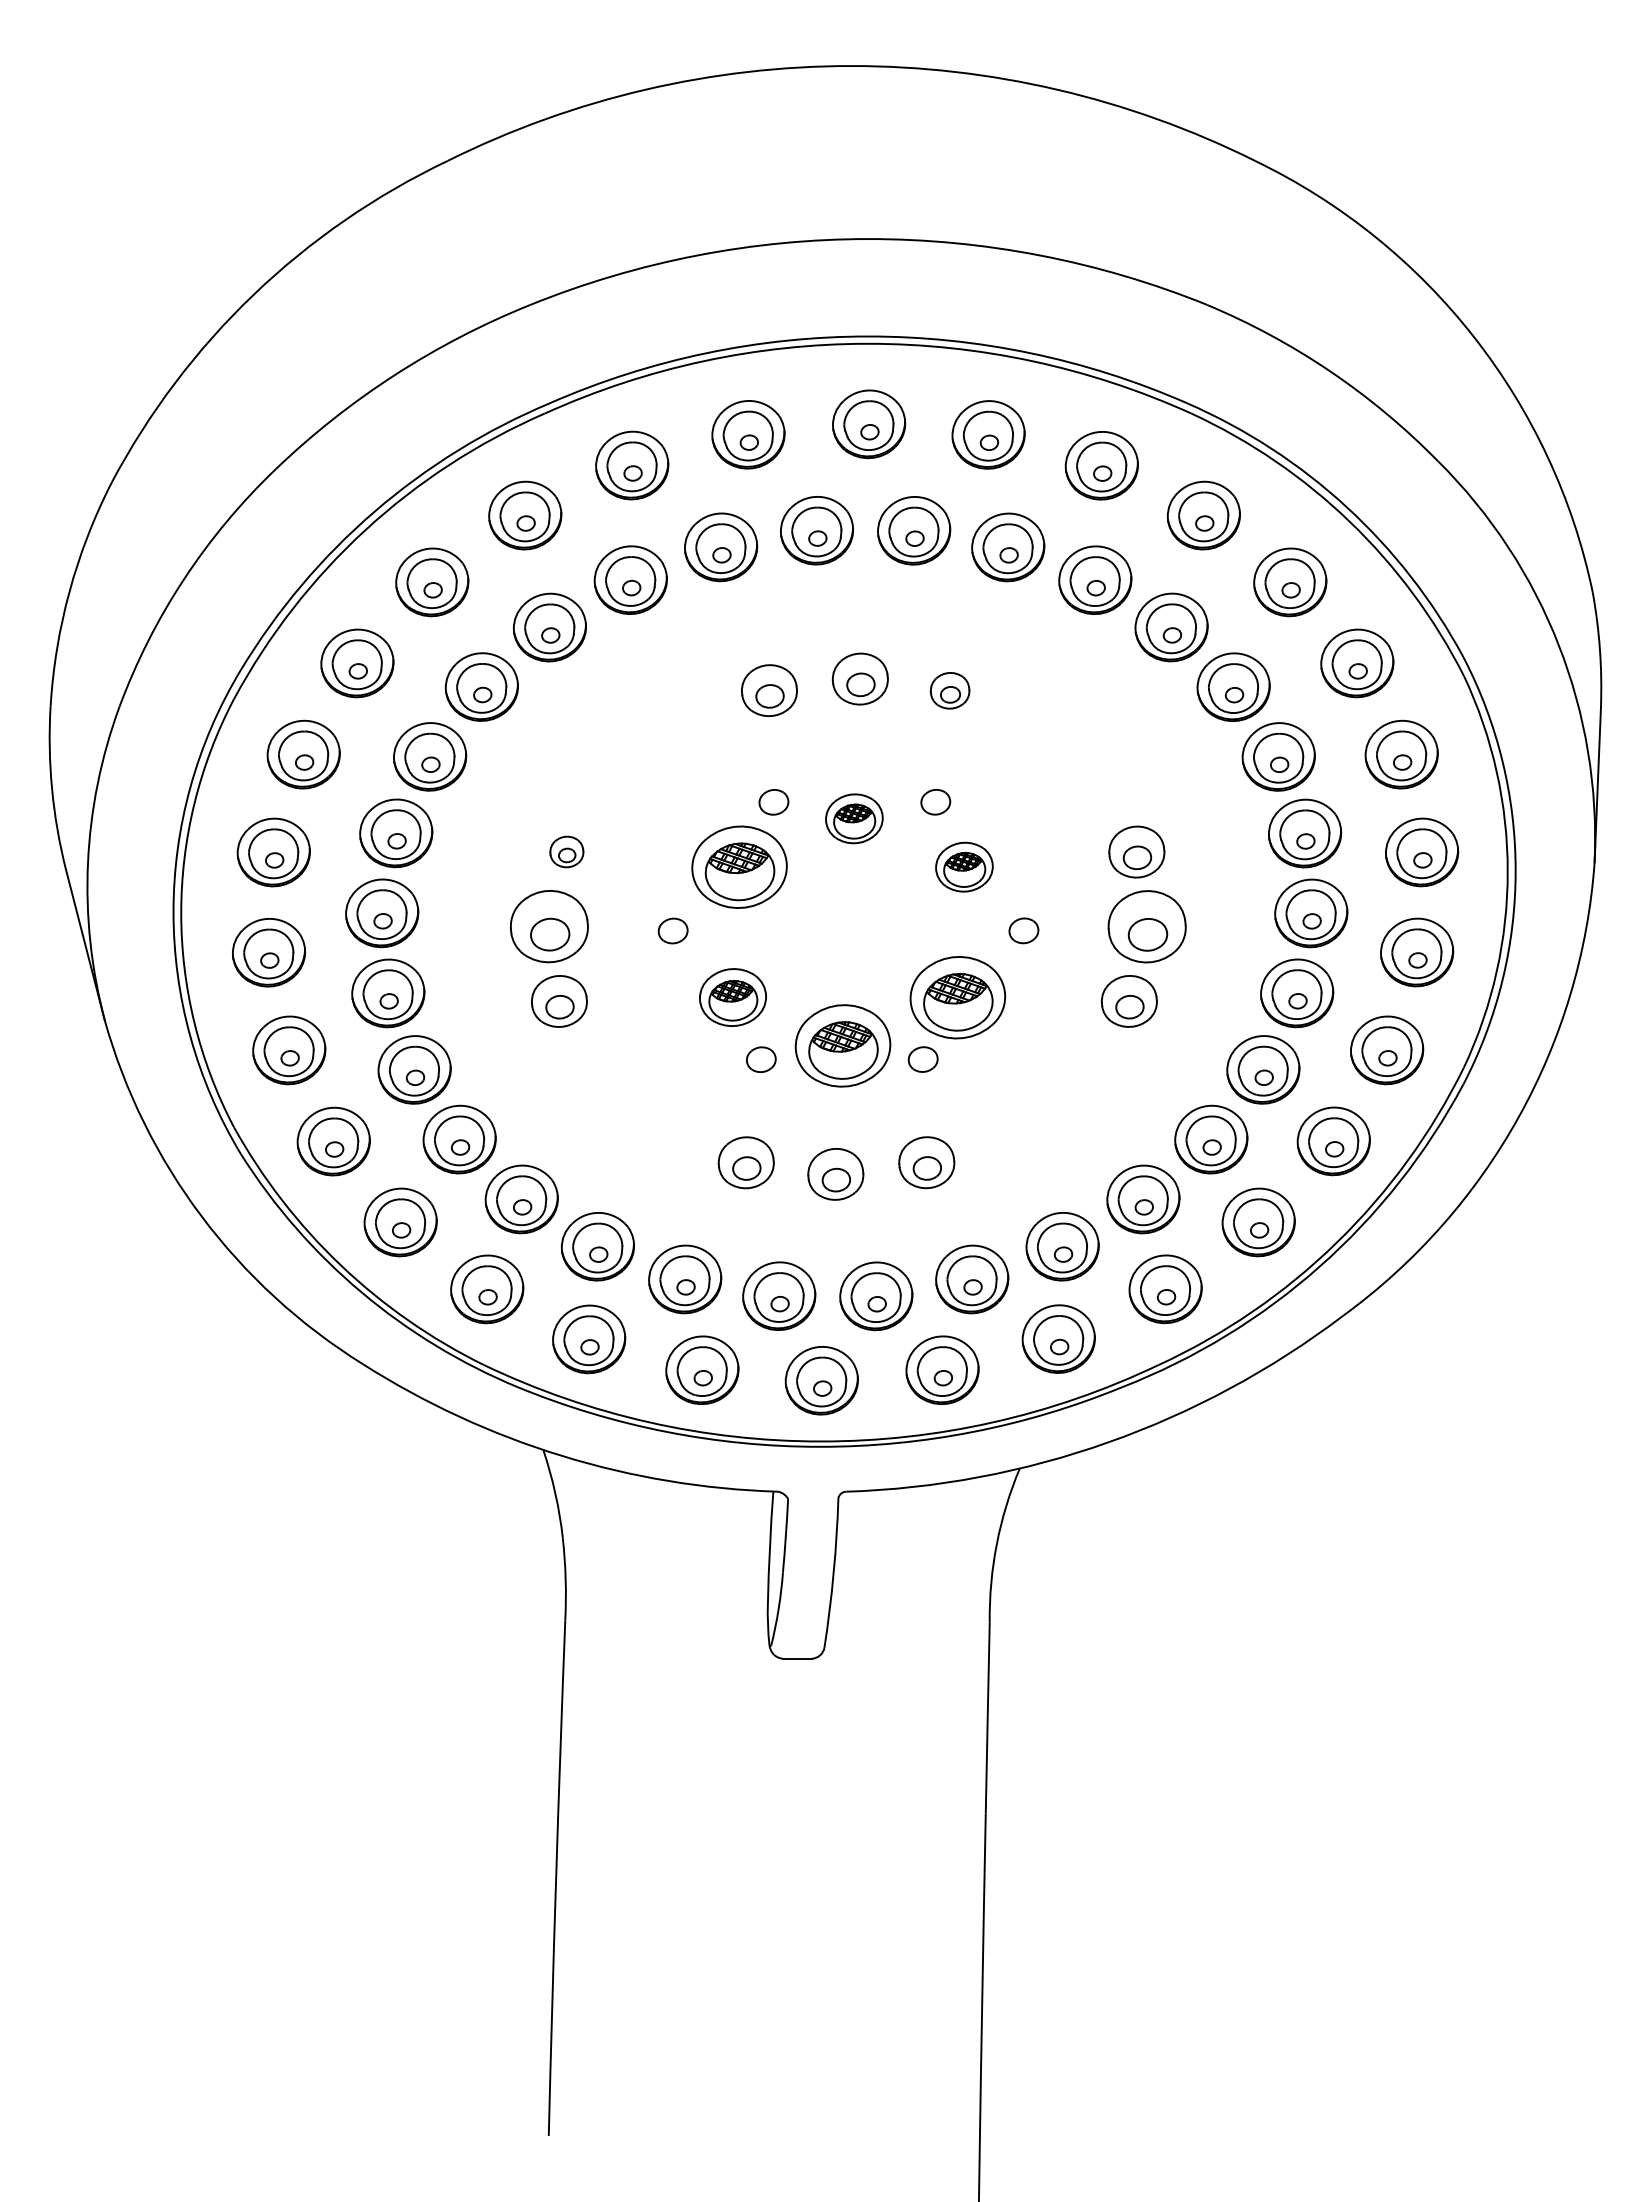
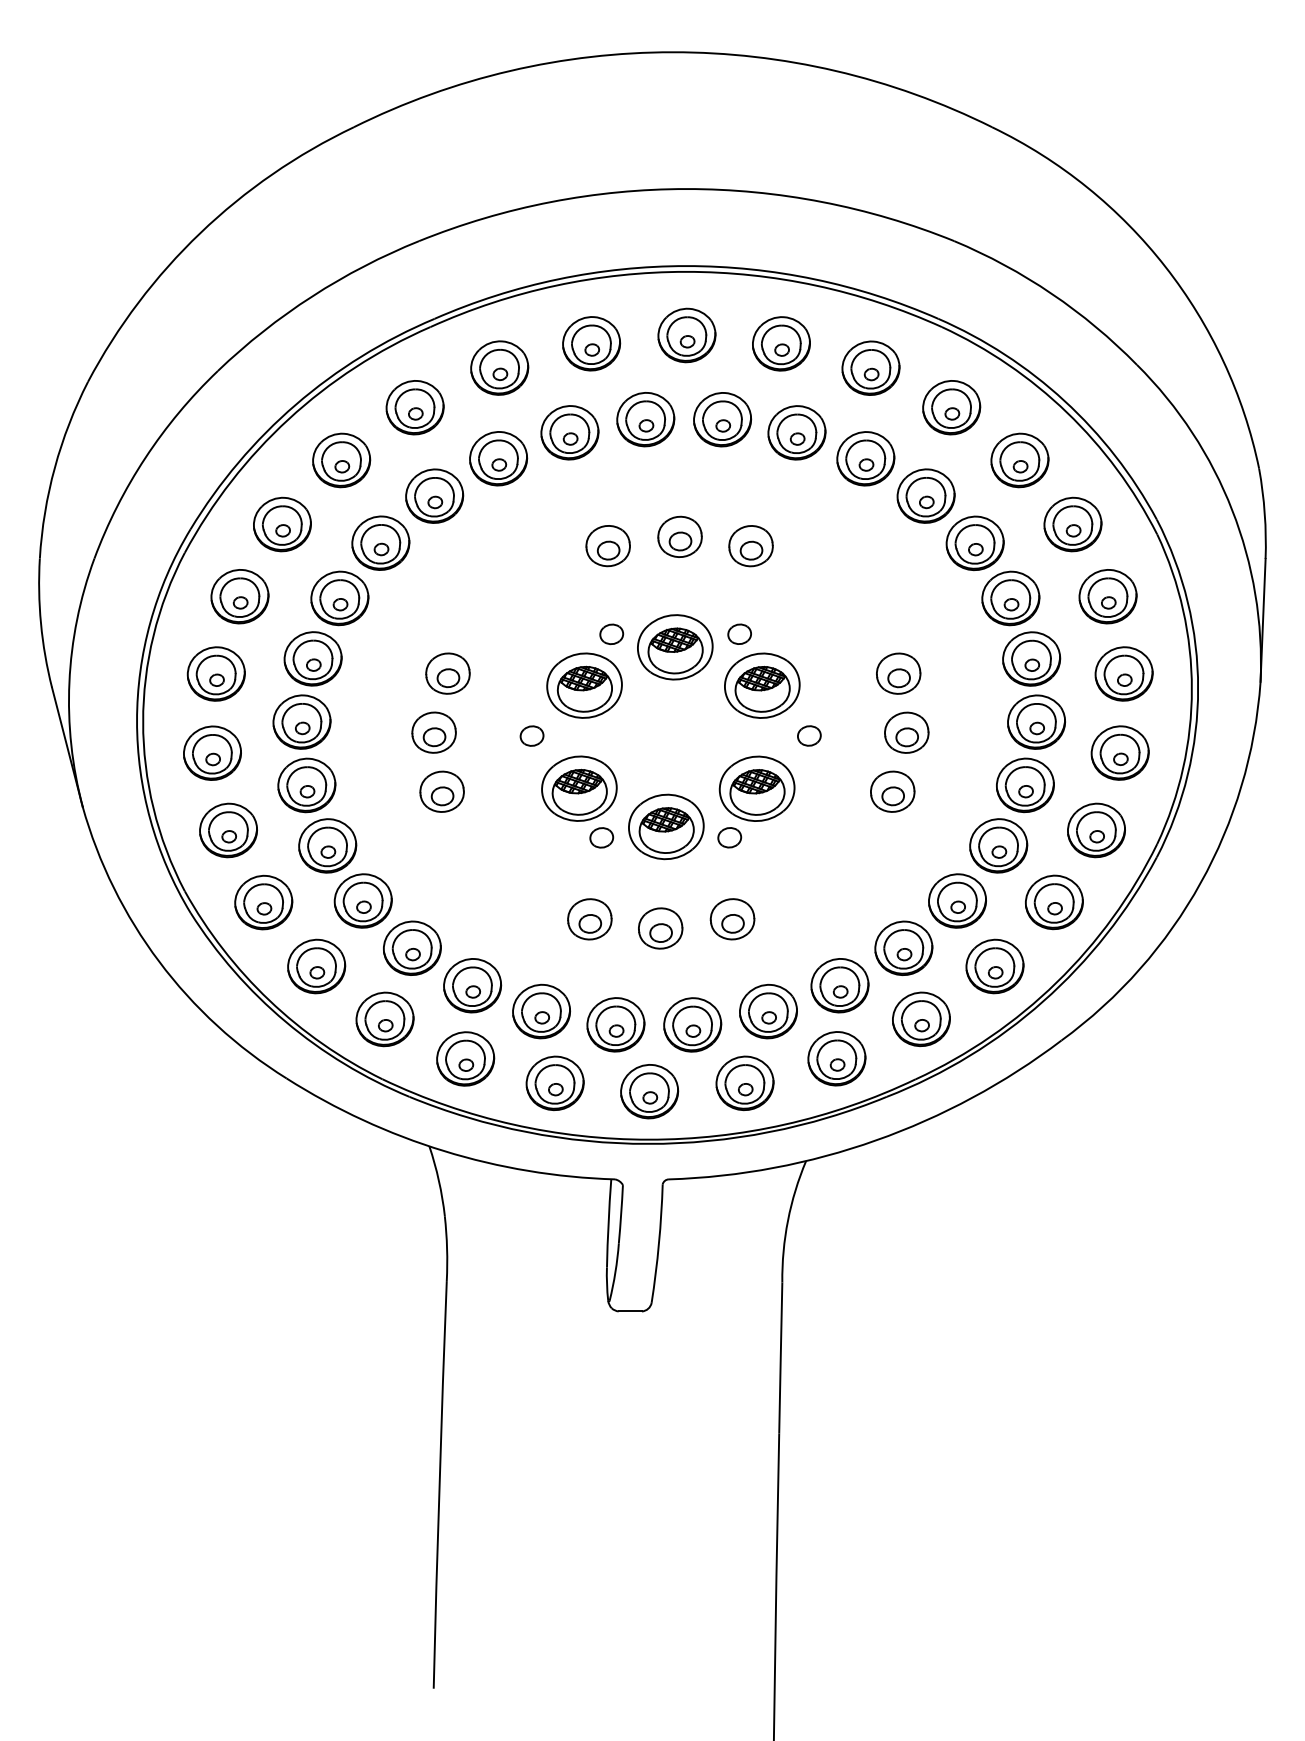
part: (949, 690) -> (750, 545), size x1.43
part: (854, 818) -> (675, 647), size x1.67
part: (566, 851) -> (447, 673), size x1.67
part: (964, 866) -> (762, 685), size x1.67
part: (548, 926) -> (433, 732), size x0.71
part: (1146, 926) -> (906, 732), size x0.71
part: (732, 997) -> (578, 788), size x1.43

